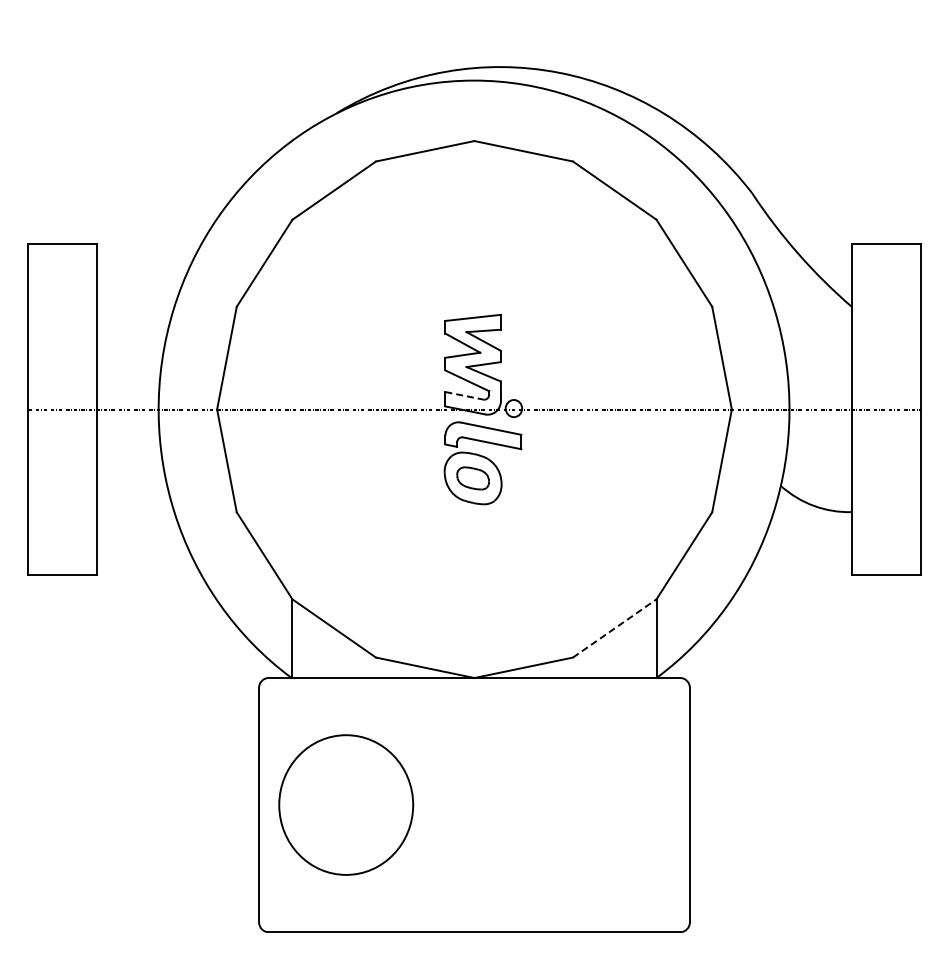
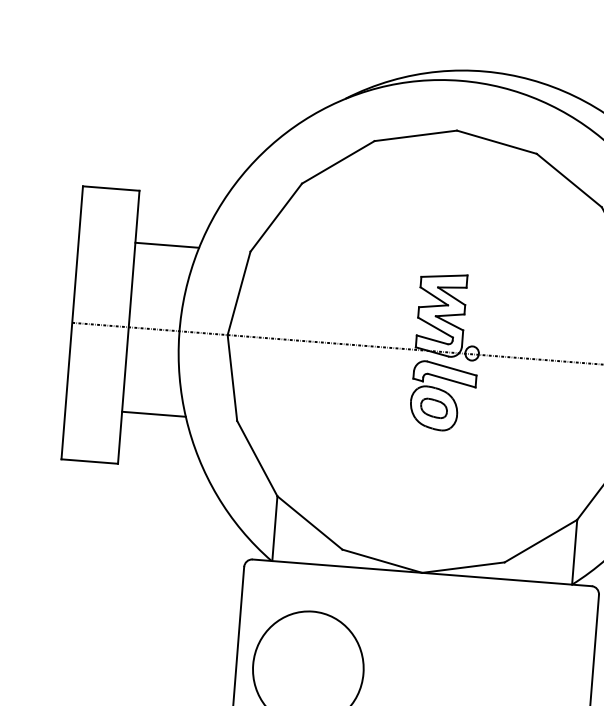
line: (135, 306) -> (167, 244), added
line: (464, 395) -> (432, 339), dashed -> solid
line: (135, 512) -> (153, 414), added
line: (614, 628) -> (540, 541), dashed -> solid

